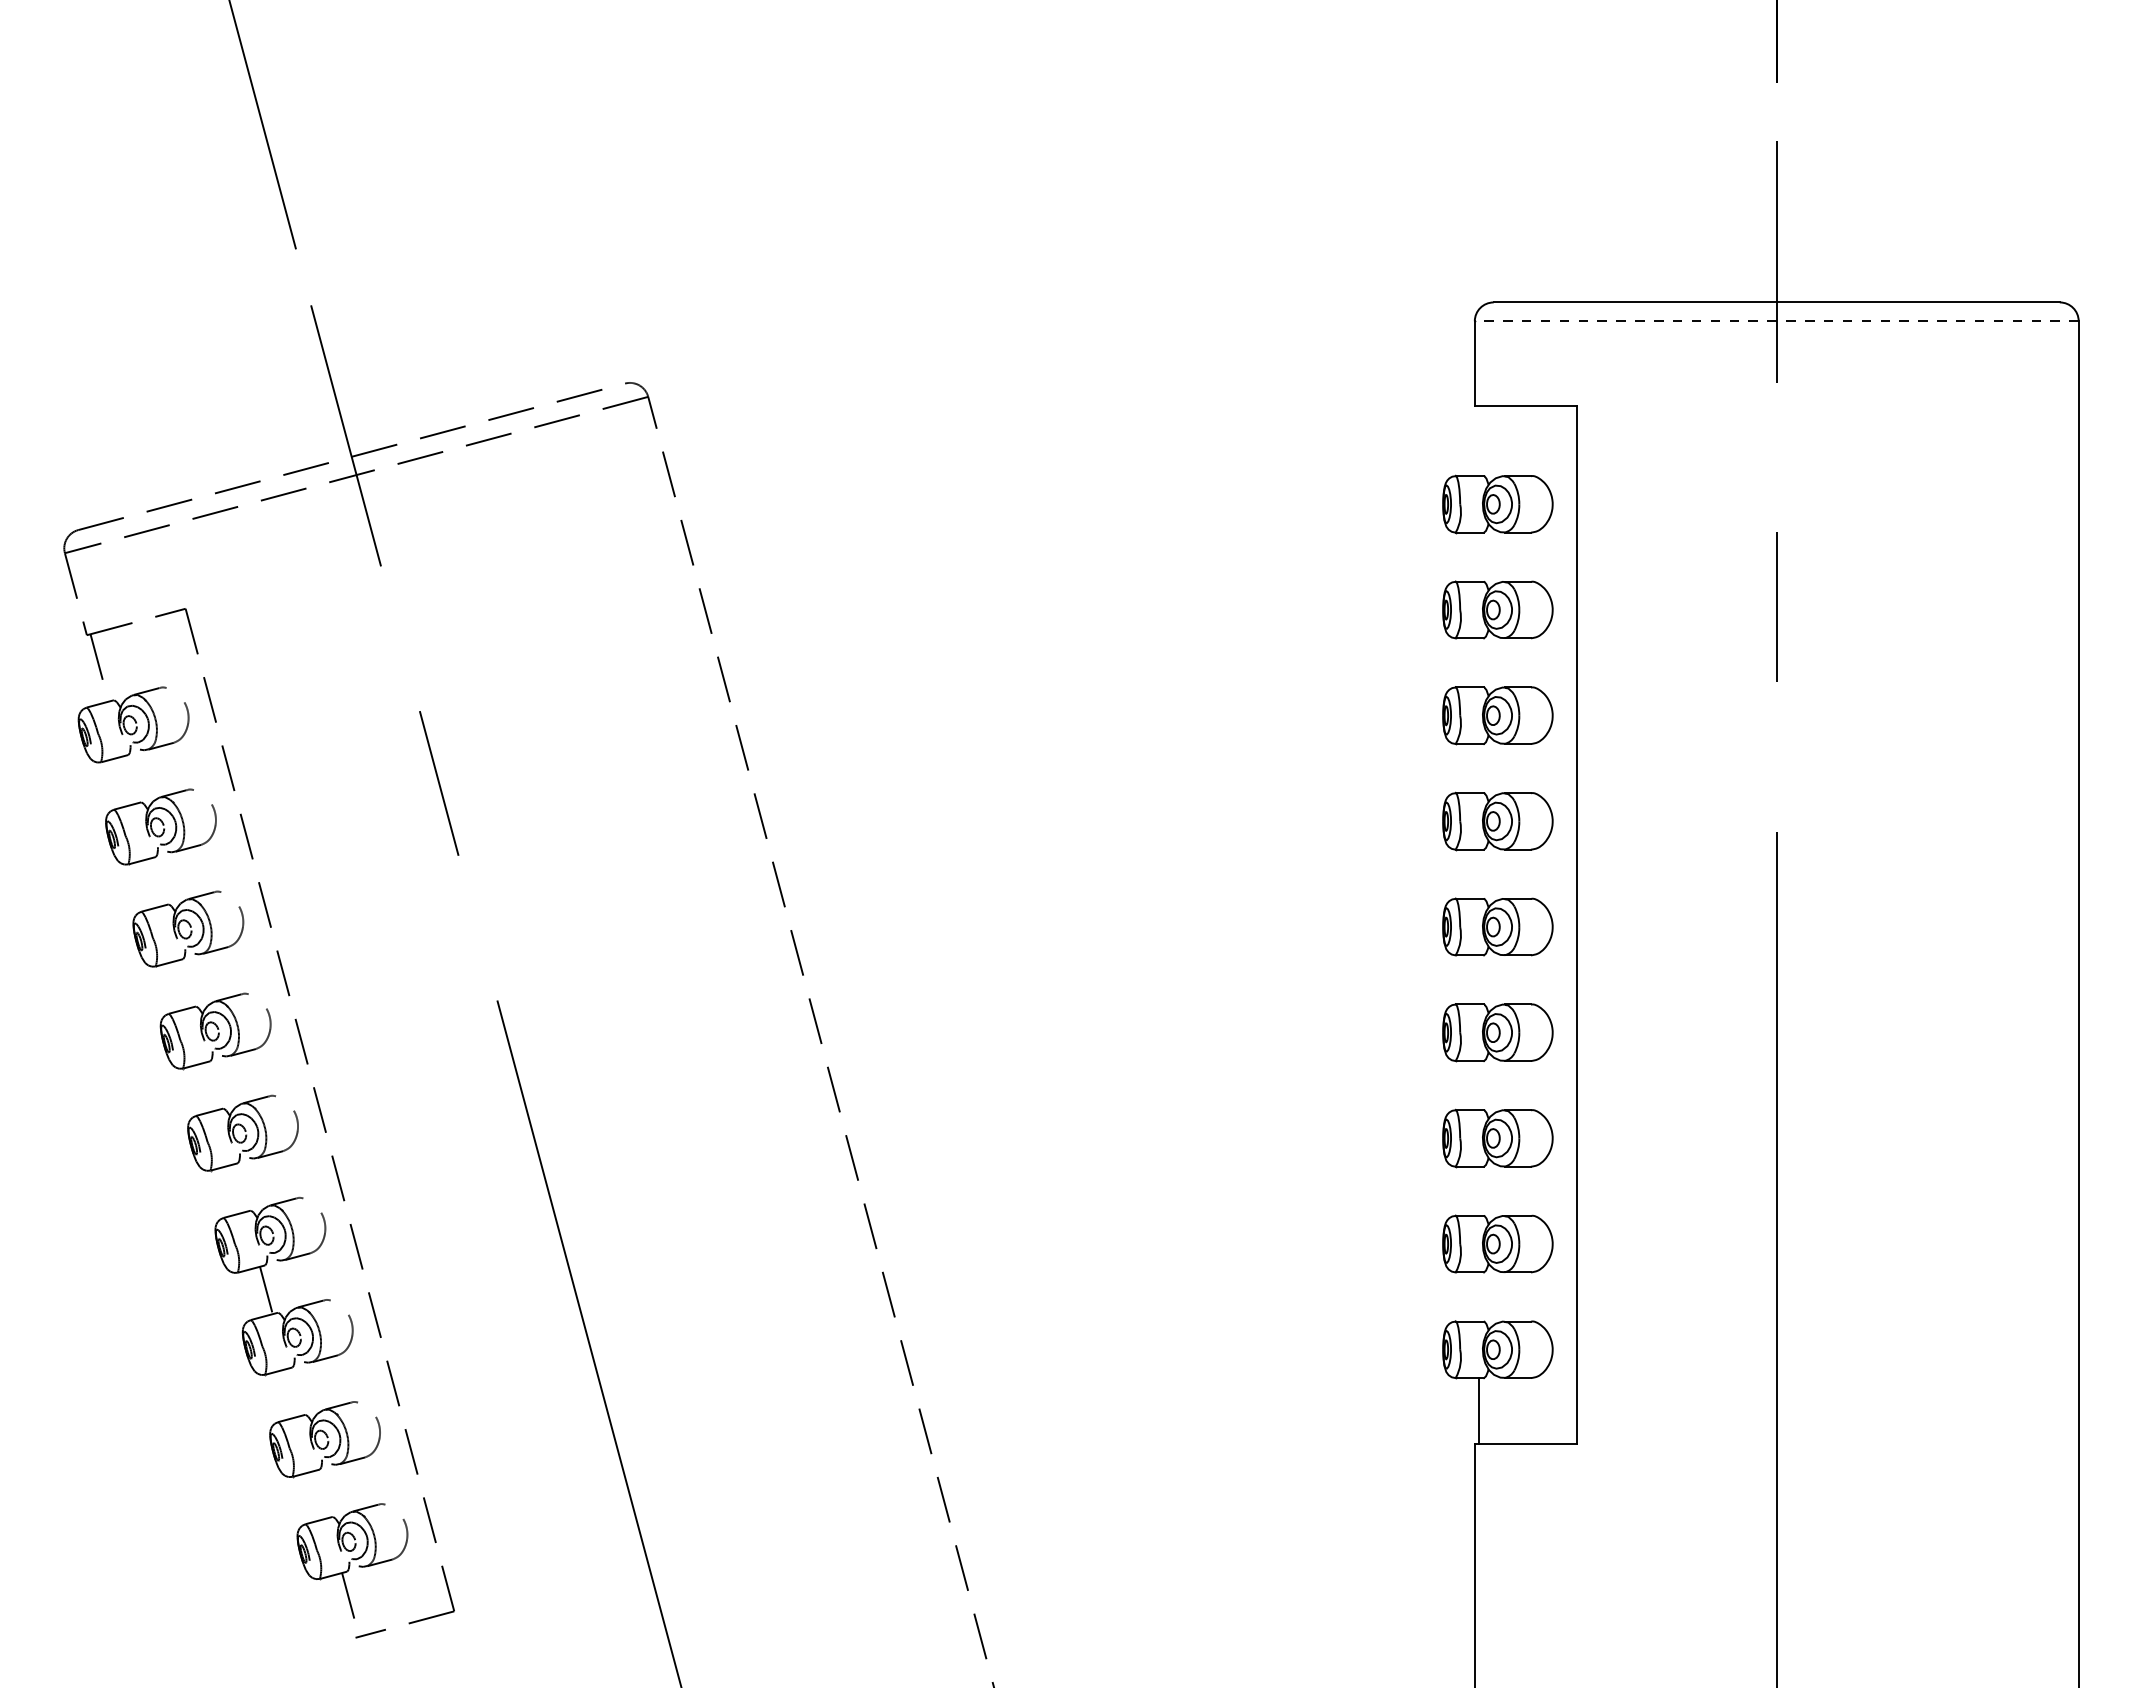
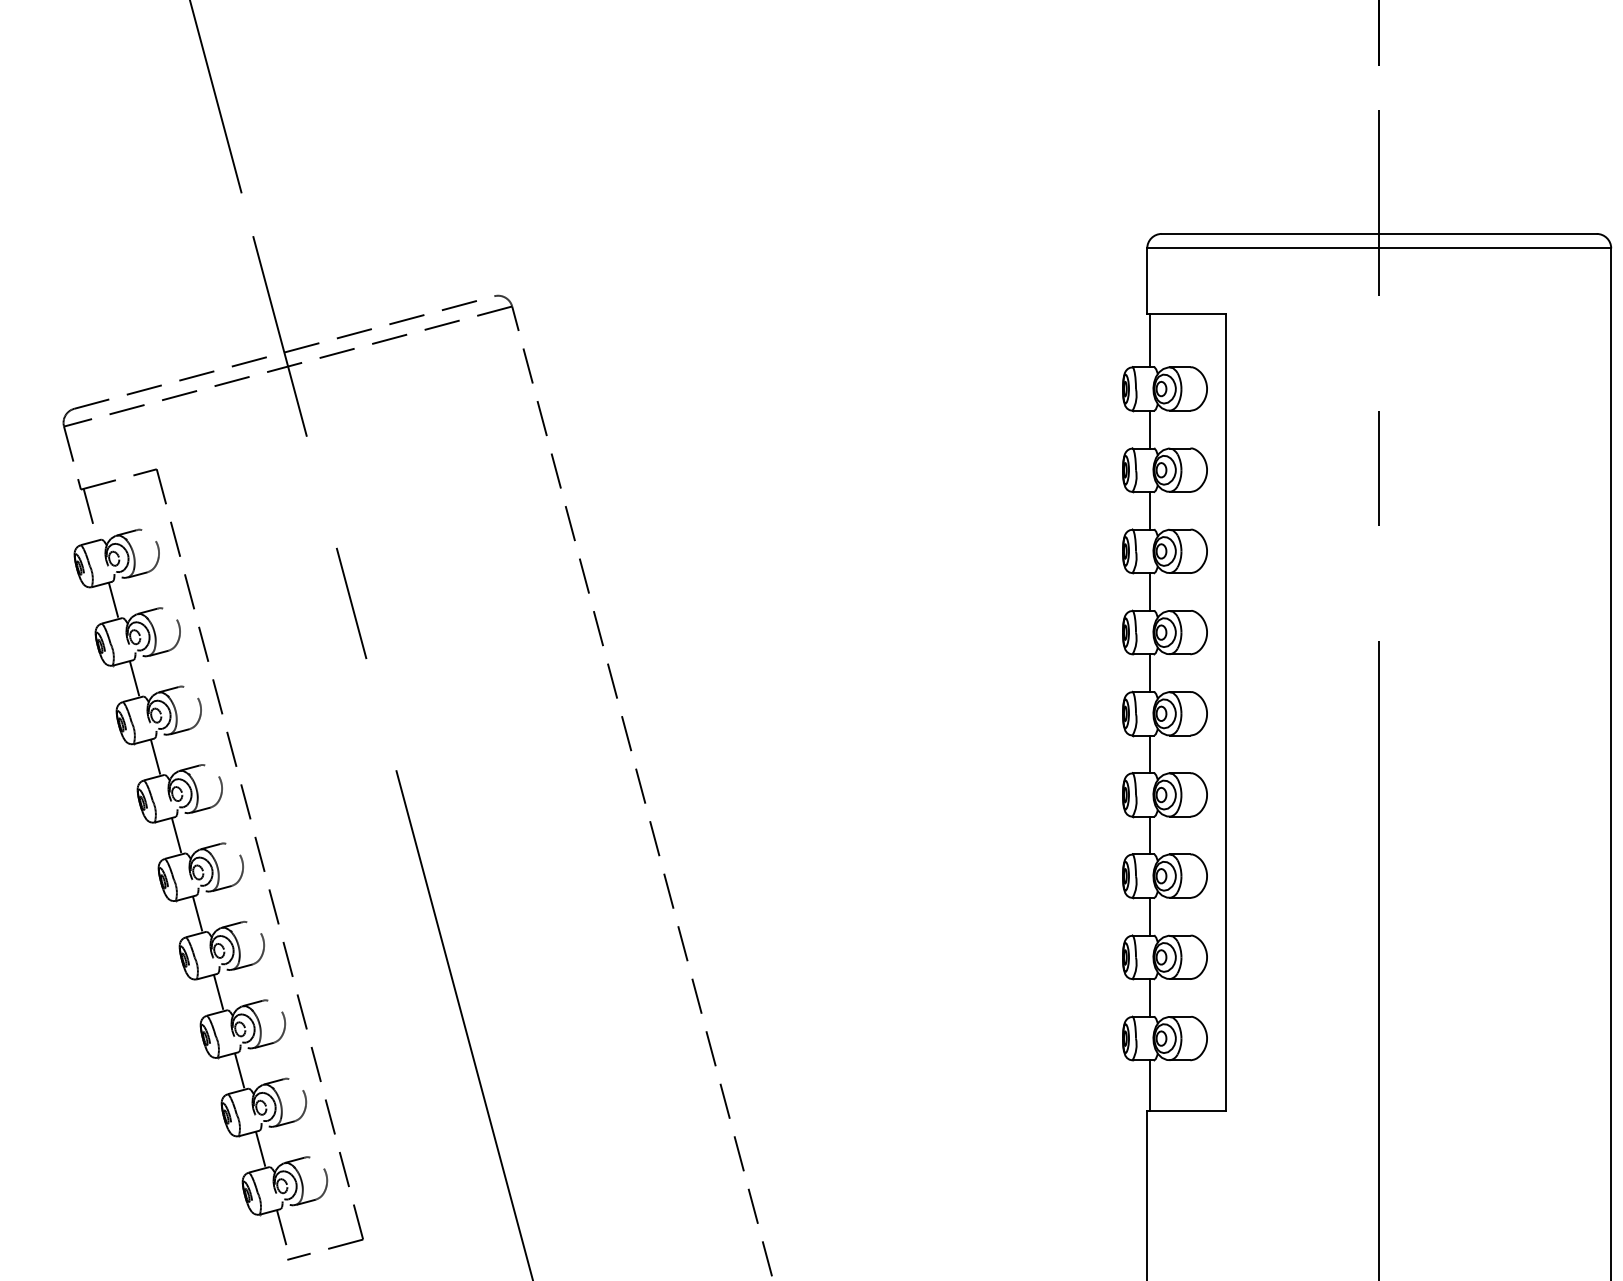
line: (1776, 321) -> (1379, 248), dashed -> solid
line: (1478, 441) -> (1150, 340), added
line: (1478, 556) -> (1150, 429), added
line: (1478, 662) -> (1150, 510), added
line: (1478, 768) -> (1150, 591), added
line: (129, 779) -> (113, 600), added
line: (1478, 873) -> (1150, 672), added
line: (156, 881) -> (134, 678), added
line: (1478, 979) -> (1150, 754), added
line: (183, 983) -> (155, 757), added
line: (1478, 1085) -> (1150, 835), added
line: (211, 1086) -> (176, 836), added
line: (238, 1188) -> (197, 914), added
line: (1478, 1190) -> (1150, 916), added
line: (1478, 1296) -> (1150, 997), added
line: (293, 1392) -> (239, 1071), added
line: (320, 1494) -> (260, 1149), added

